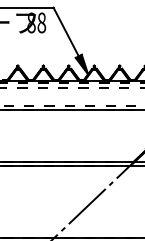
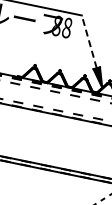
line: (65, 31) -> (88, 41), solid -> dashed

